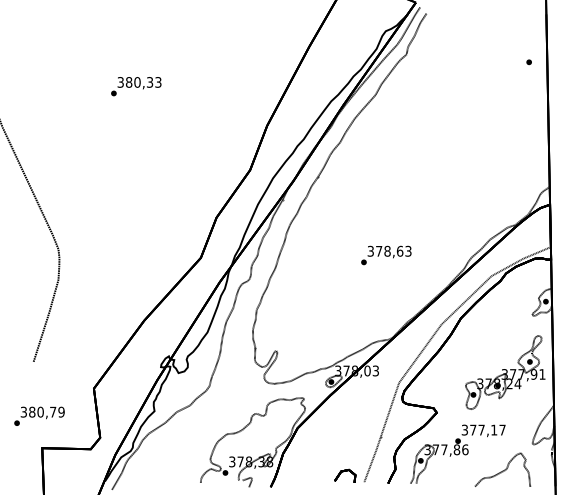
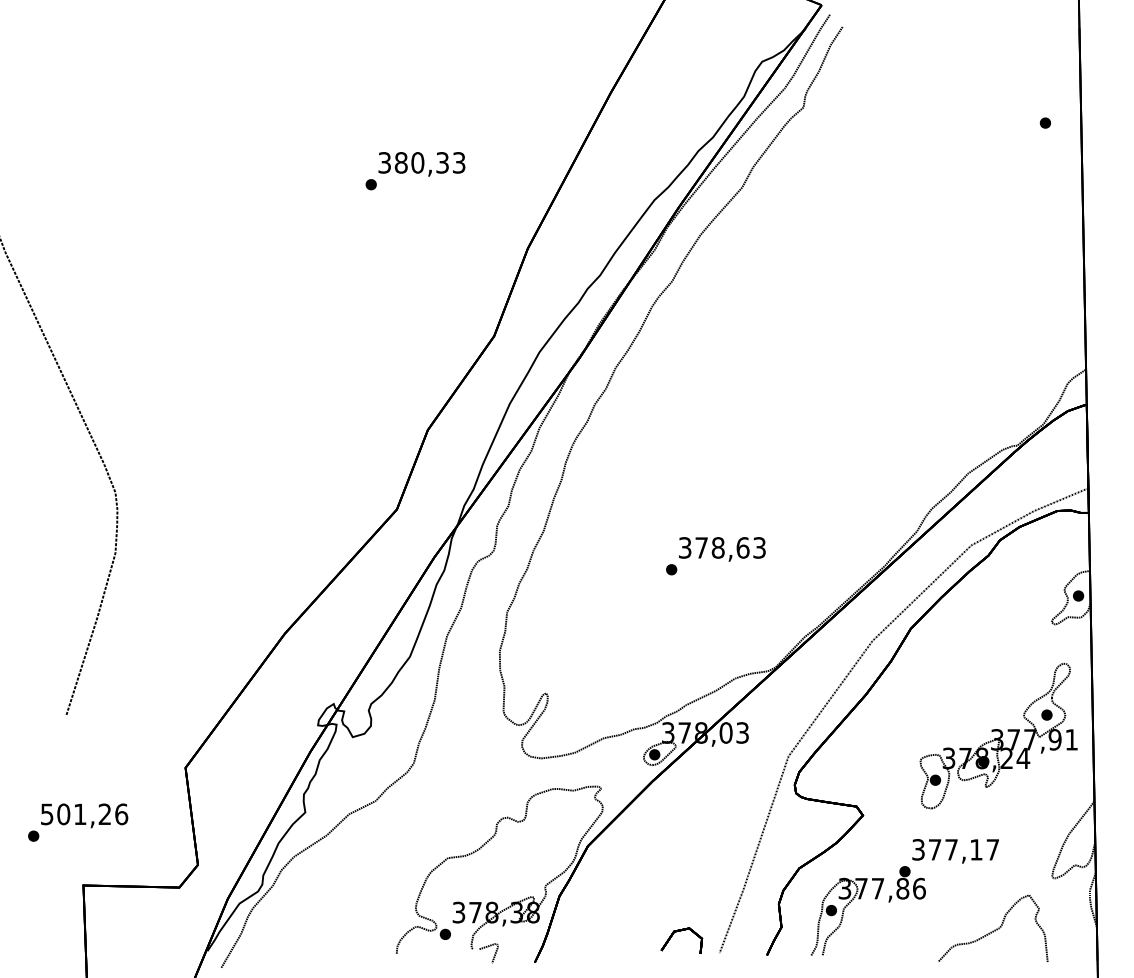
text: (136, 86) -> (415, 170), moved
text: (386, 255) -> (716, 556), moved
text: (42, 411) -> (83, 813), 380,79 -> 501,26

